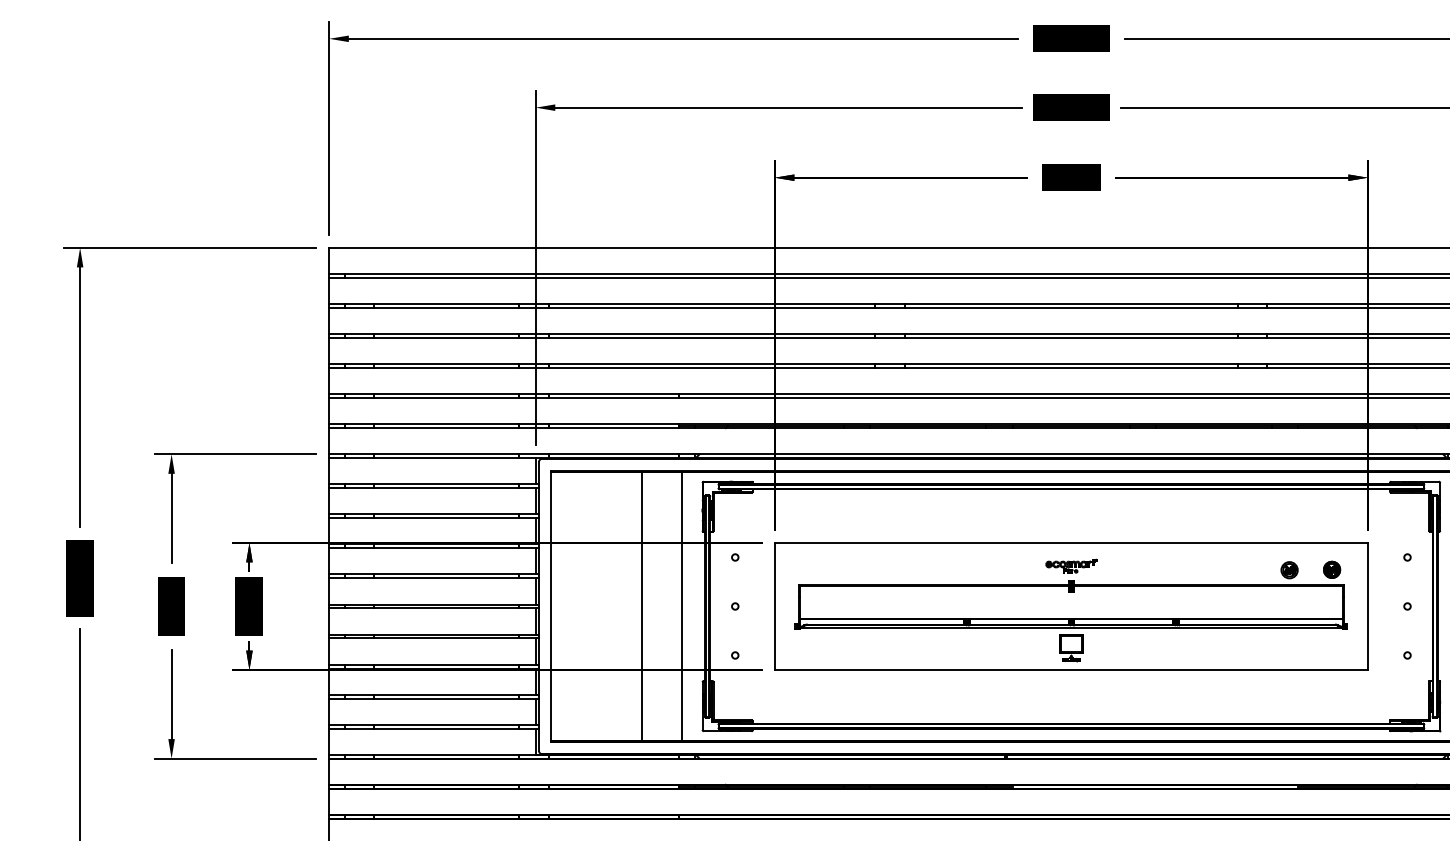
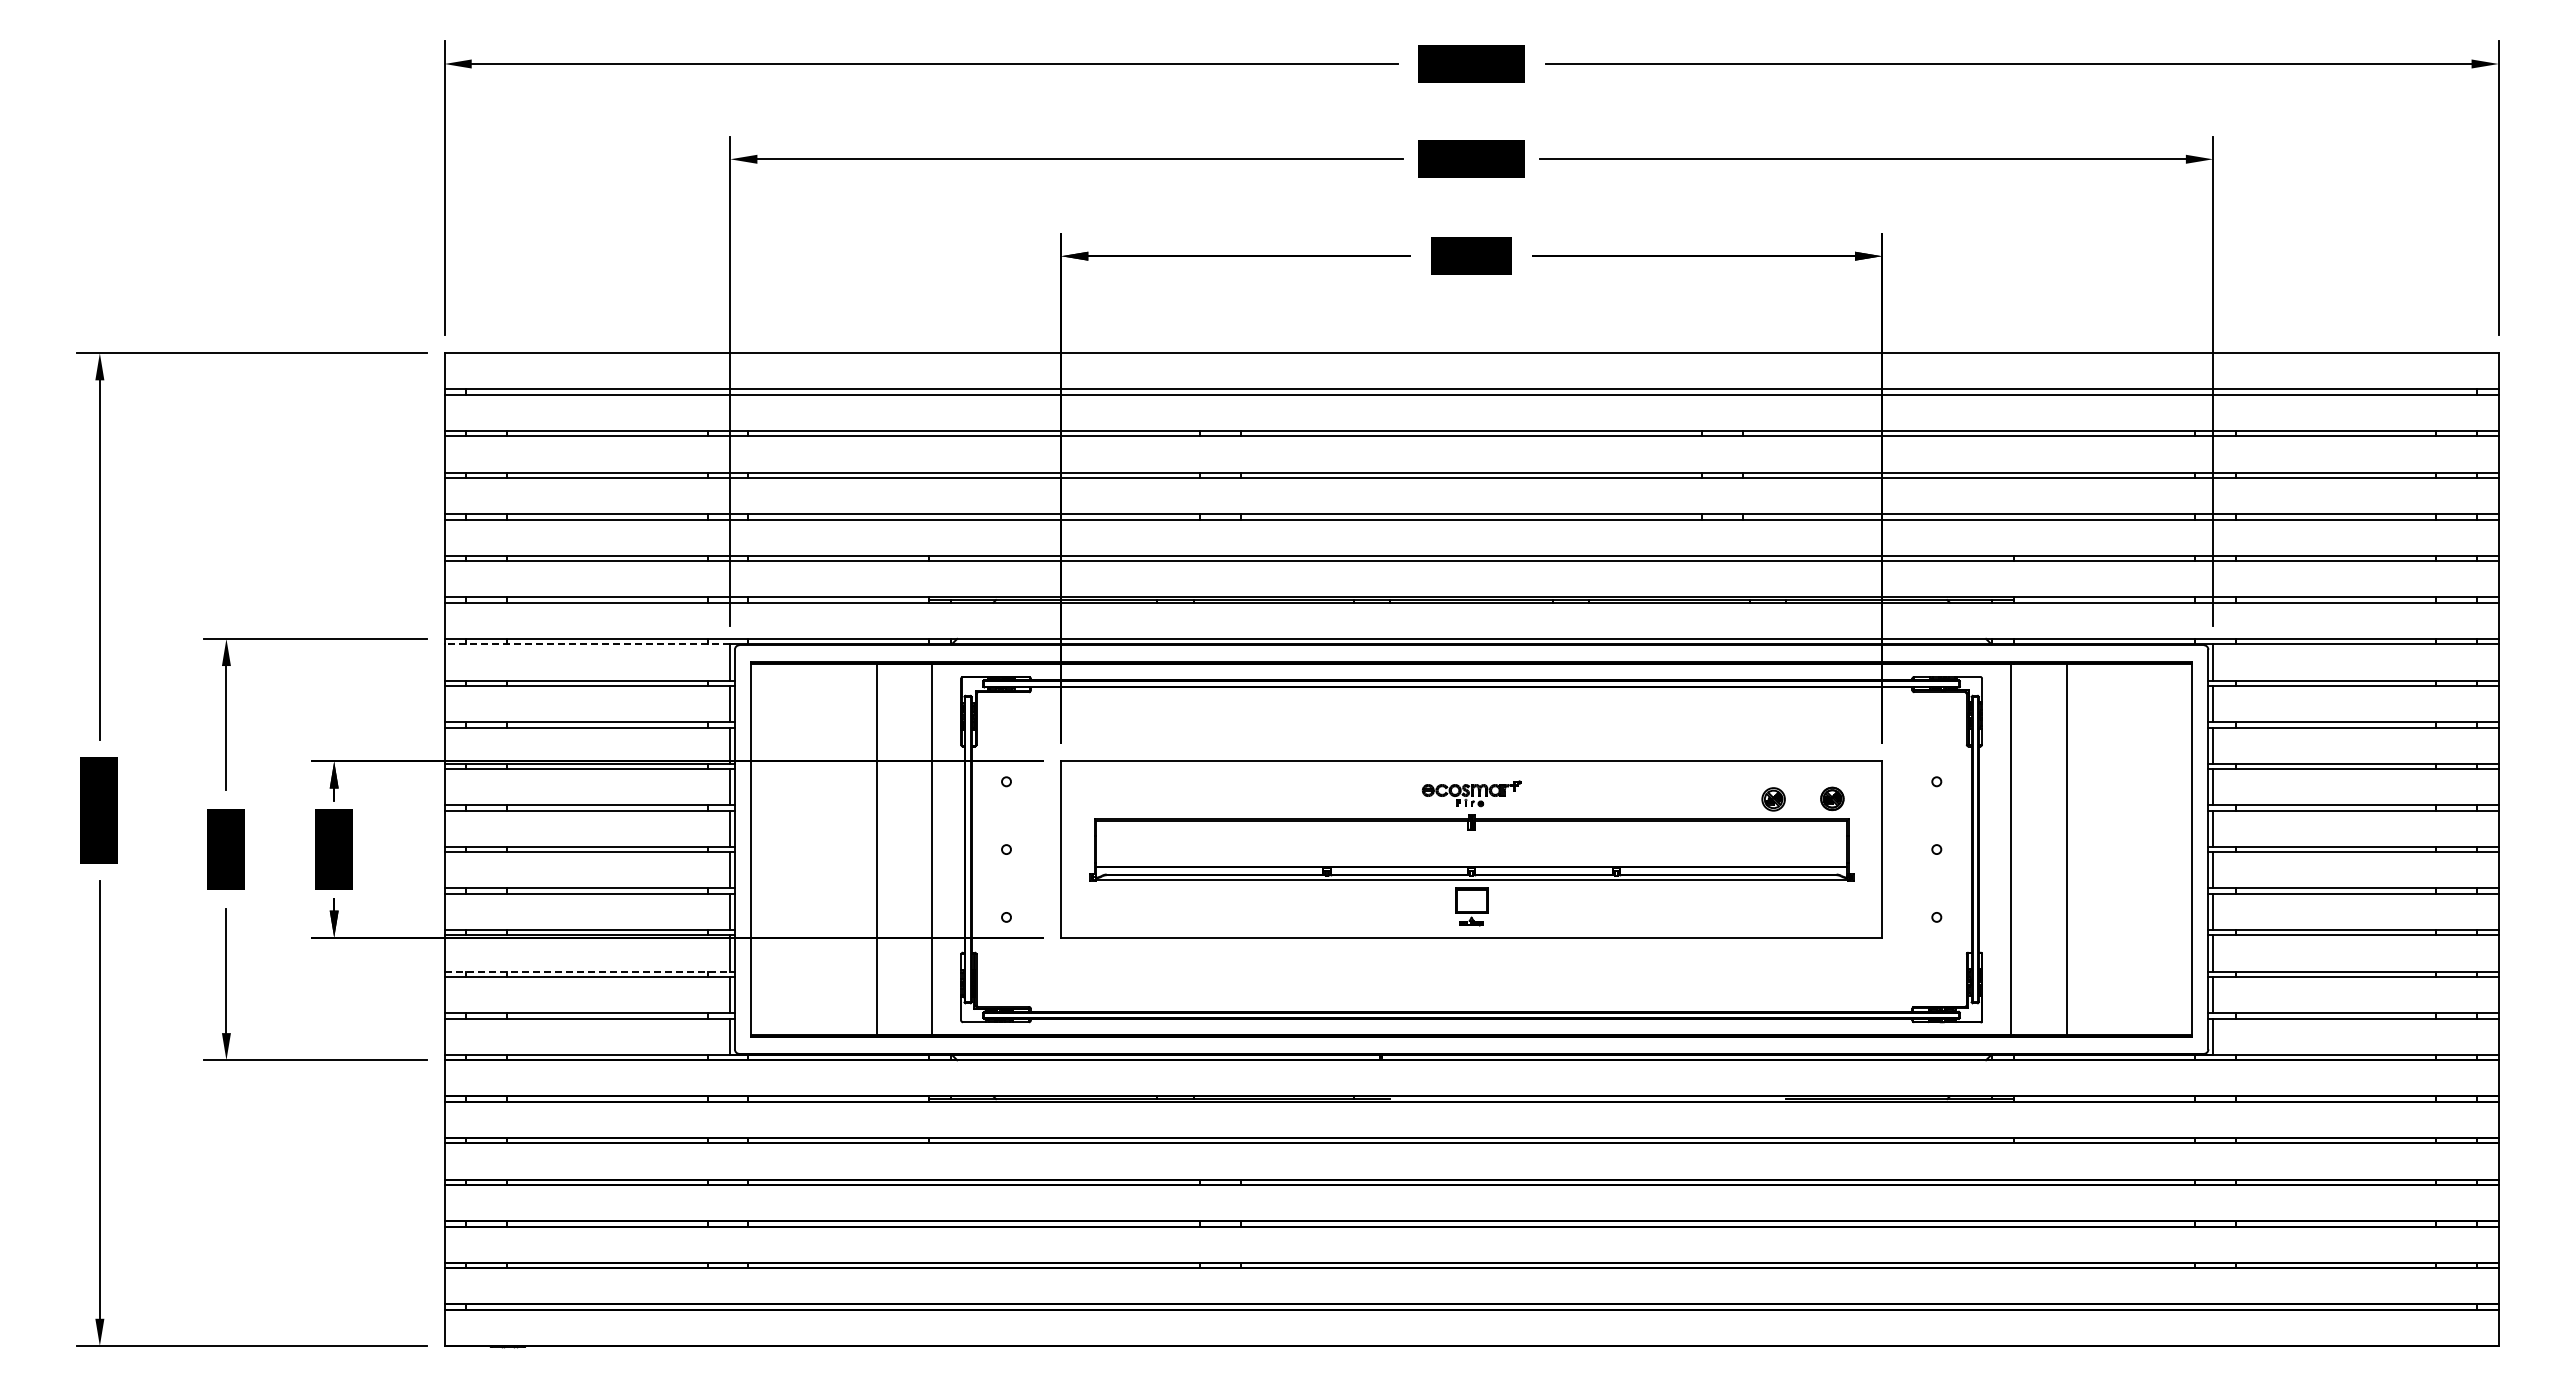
line: (432, 458) -> (587, 644), solid -> dashed
part: (1071, 565) -> (1471, 793), size x1.4
line: (432, 694) -> (587, 971), solid -> dashed

